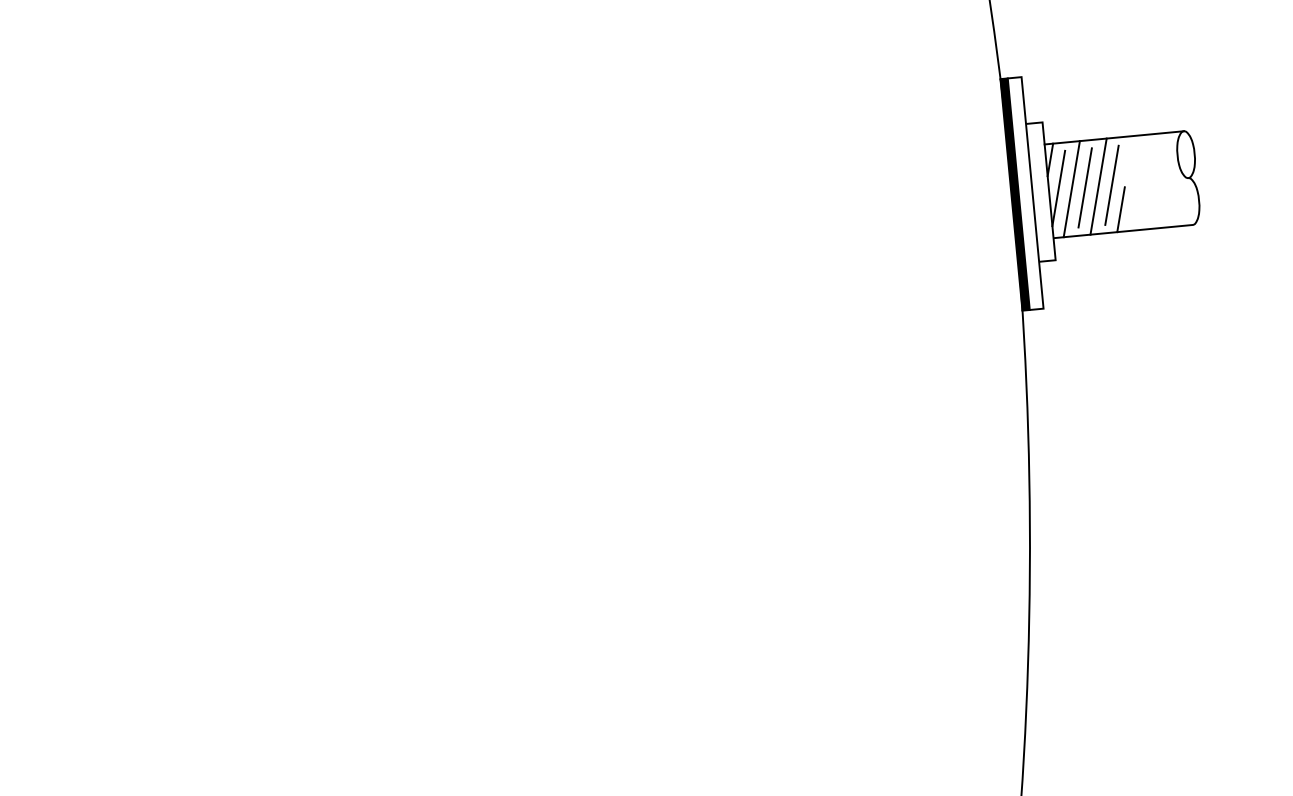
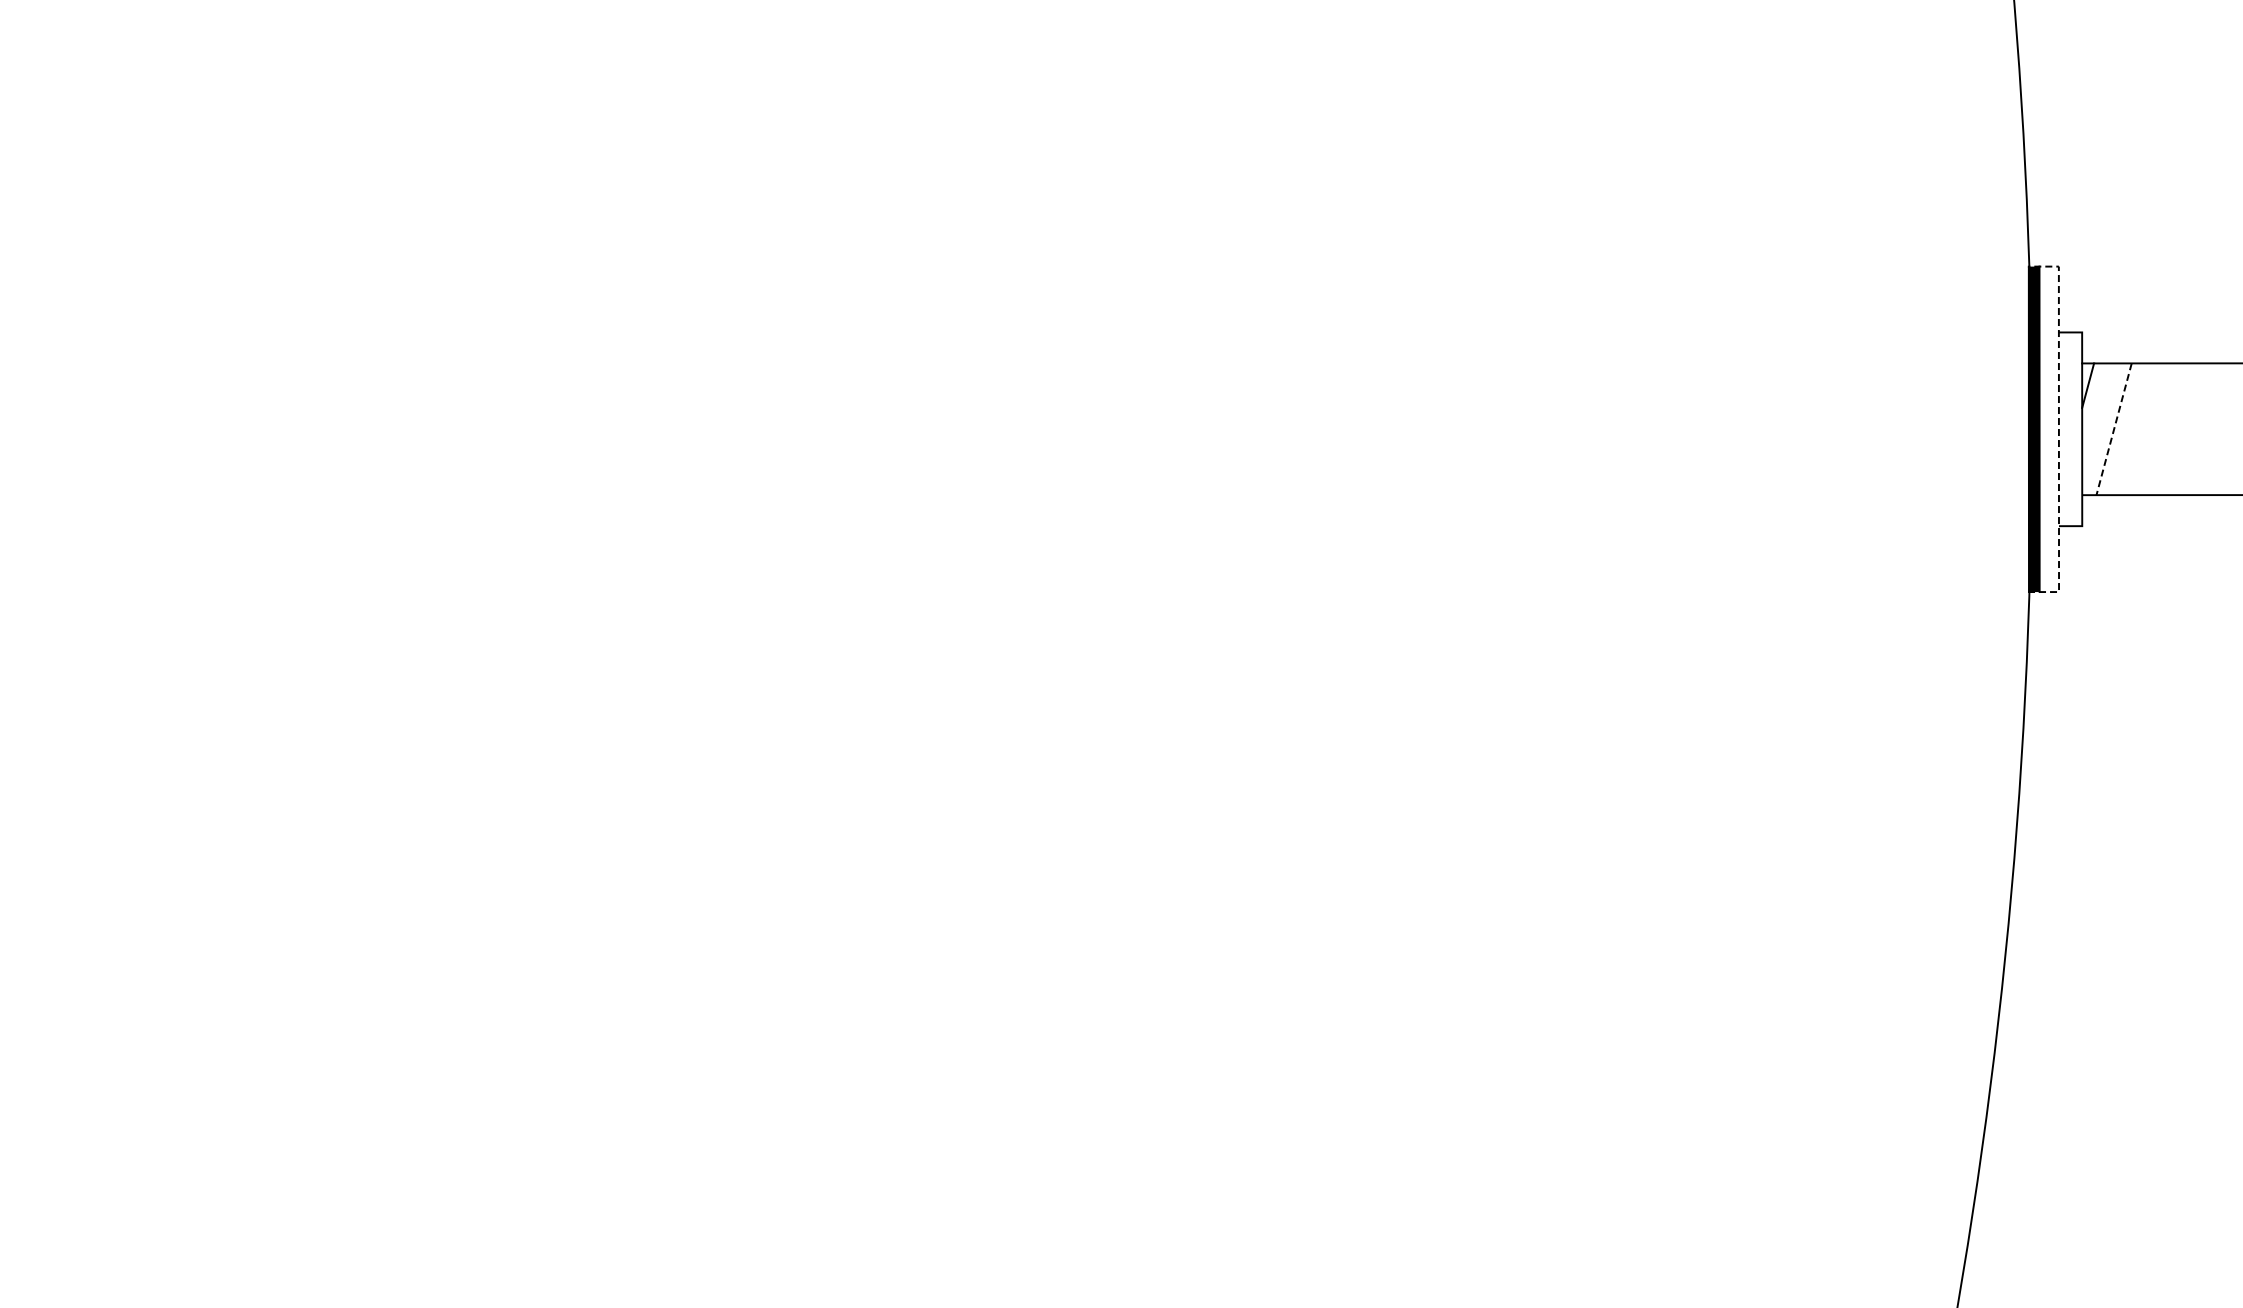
line: (1111, 185) -> (2170, 429), removed
line: (1098, 186) -> (2151, 429), removed
line: (1058, 188) -> (2095, 426), removed
line: (1084, 188) -> (2132, 429), removed
line: (1071, 189) -> (2113, 429), solid -> dashed
line: (1032, 193) -> (2058, 429), solid -> dashed
line: (1120, 209) -> (2179, 464), removed

